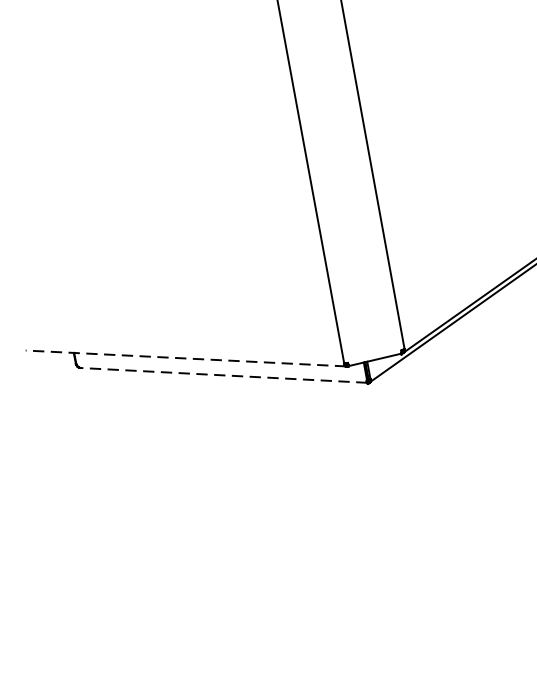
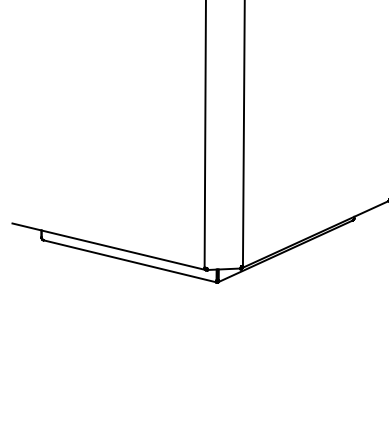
line: (185, 358) -> (108, 246), dashed -> solid
line: (224, 375) -> (130, 261), dashed -> solid

